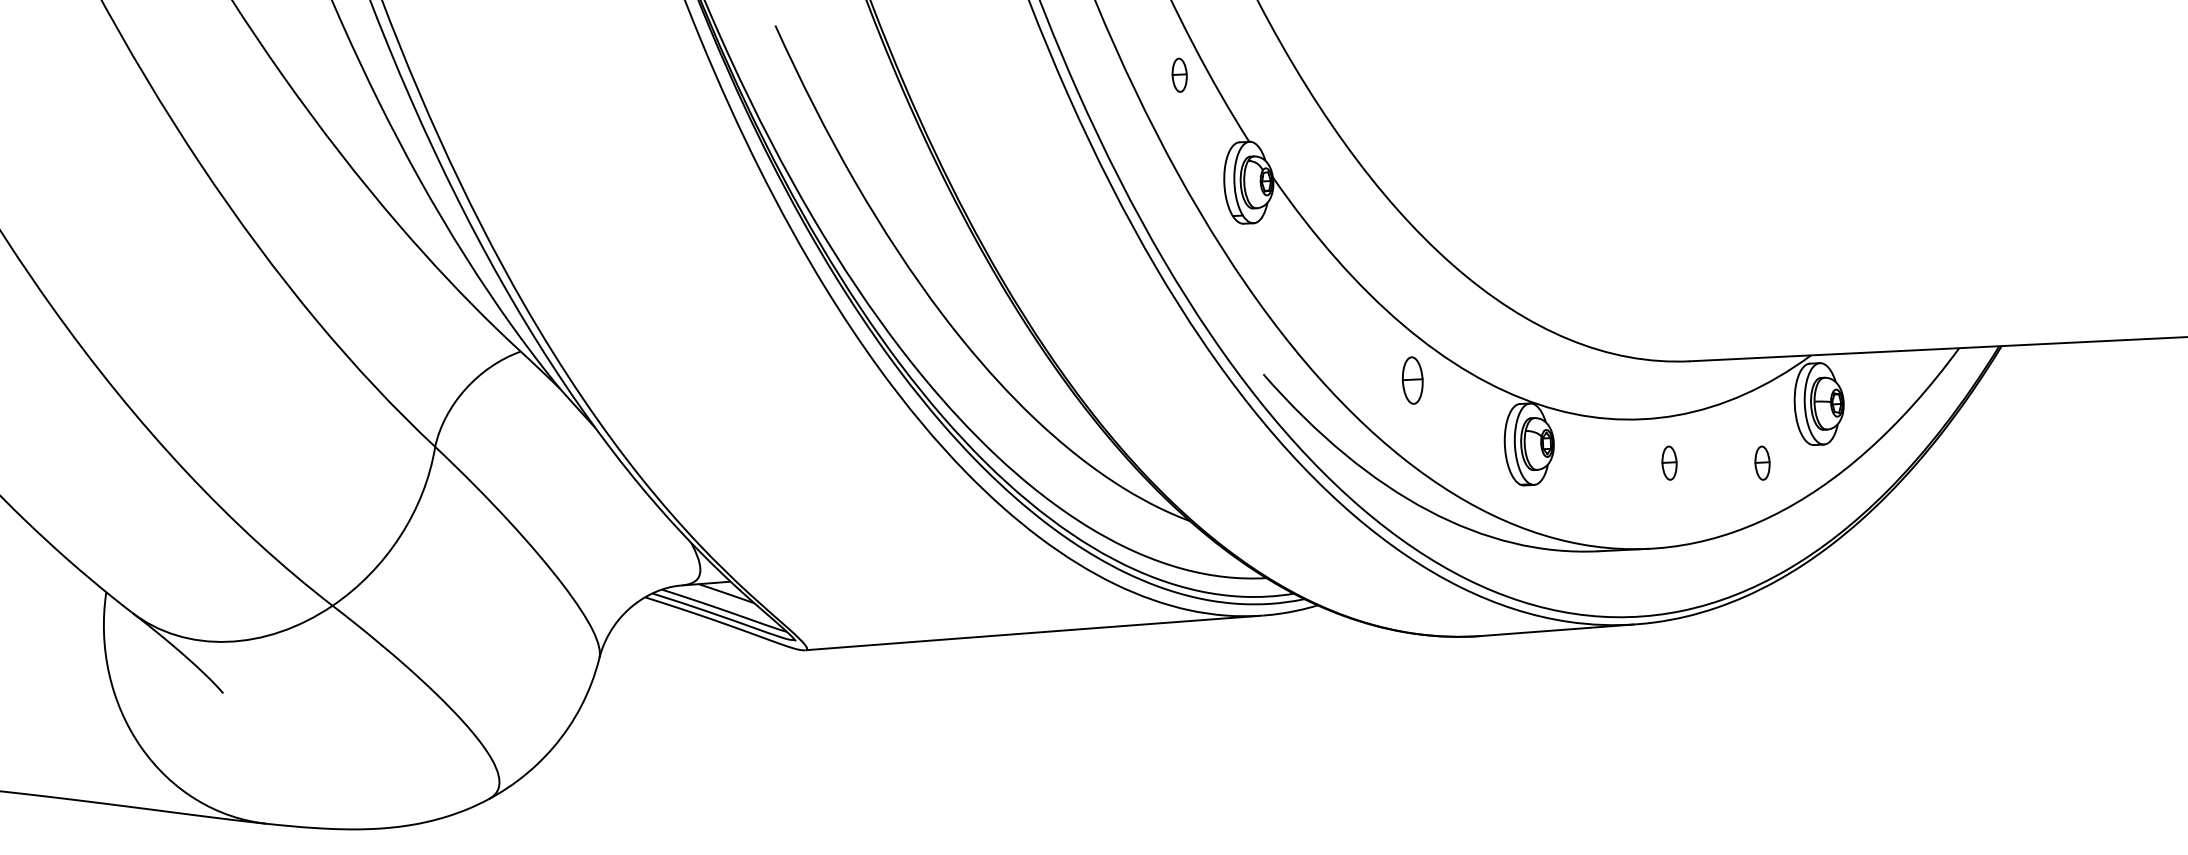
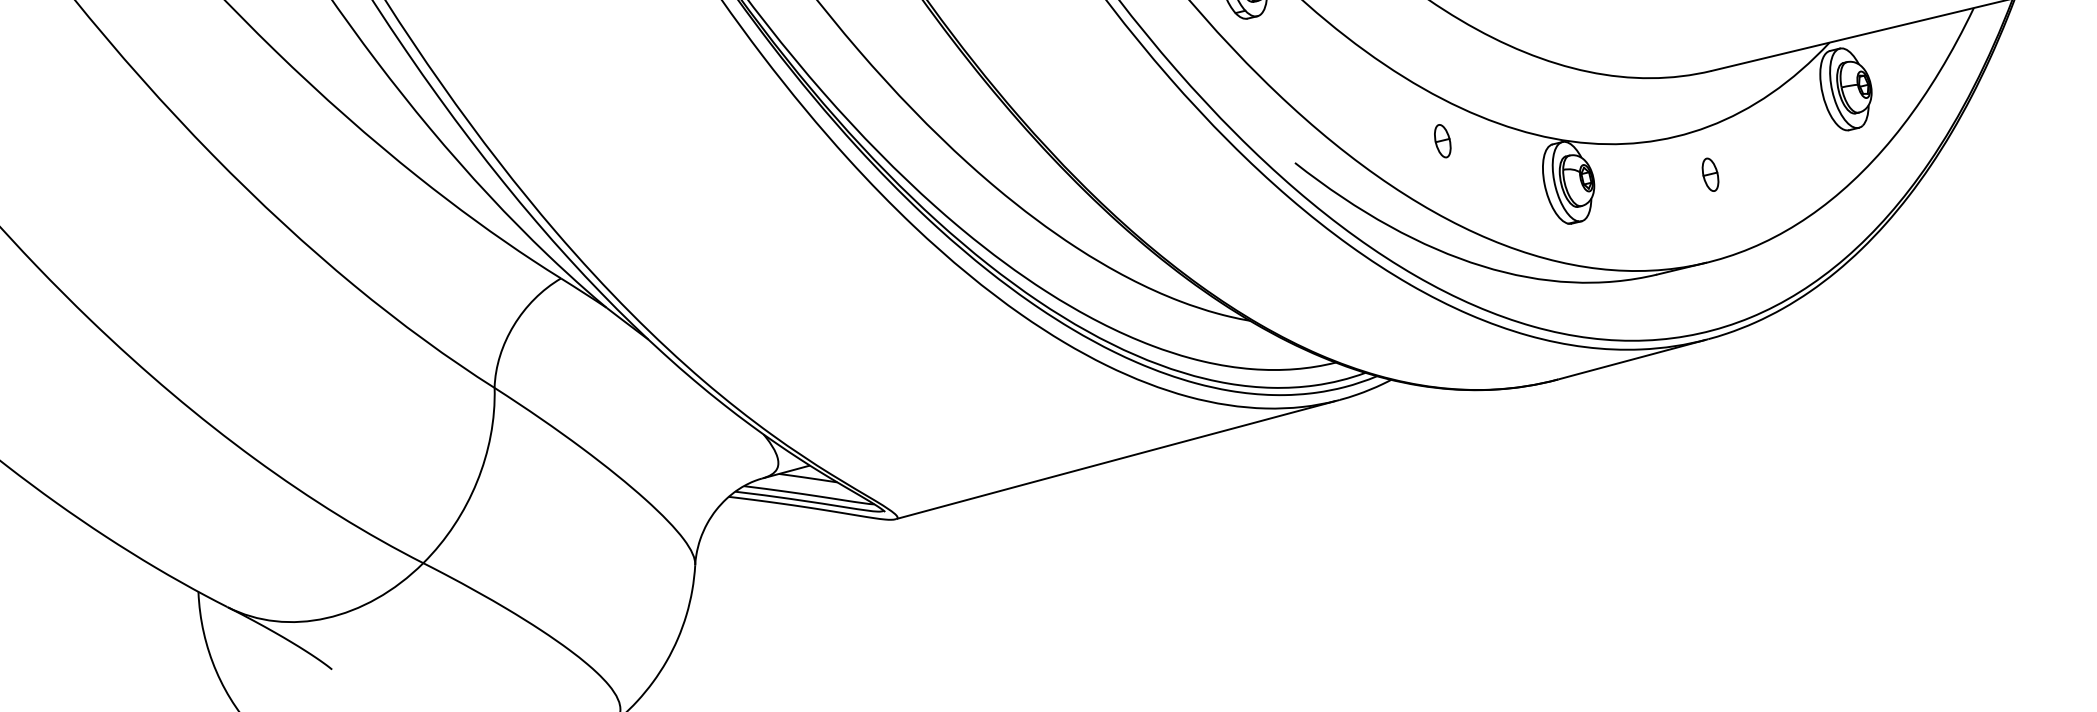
part: (1412, 379) -> (1442, 140), size x0.71
part: (1762, 462) -> (1801, 156), removed

